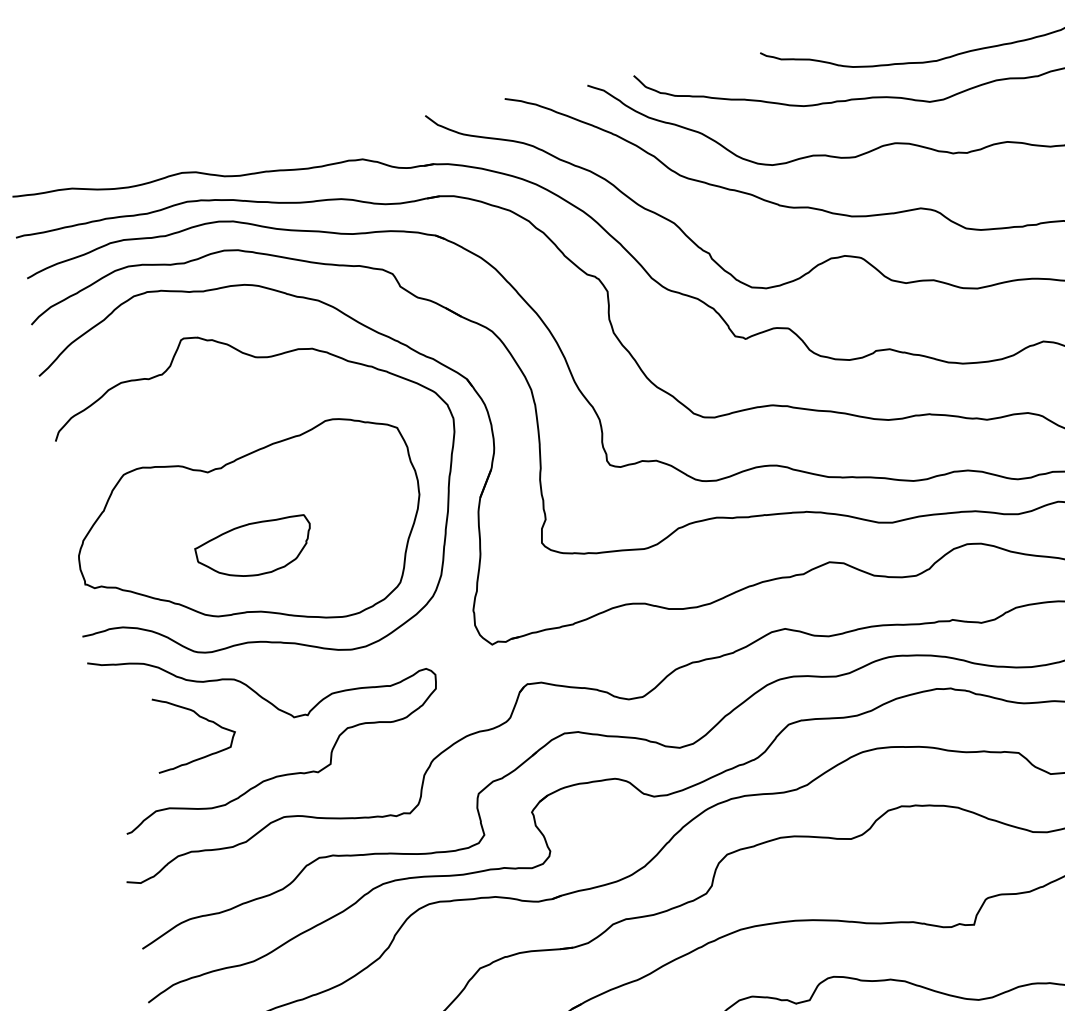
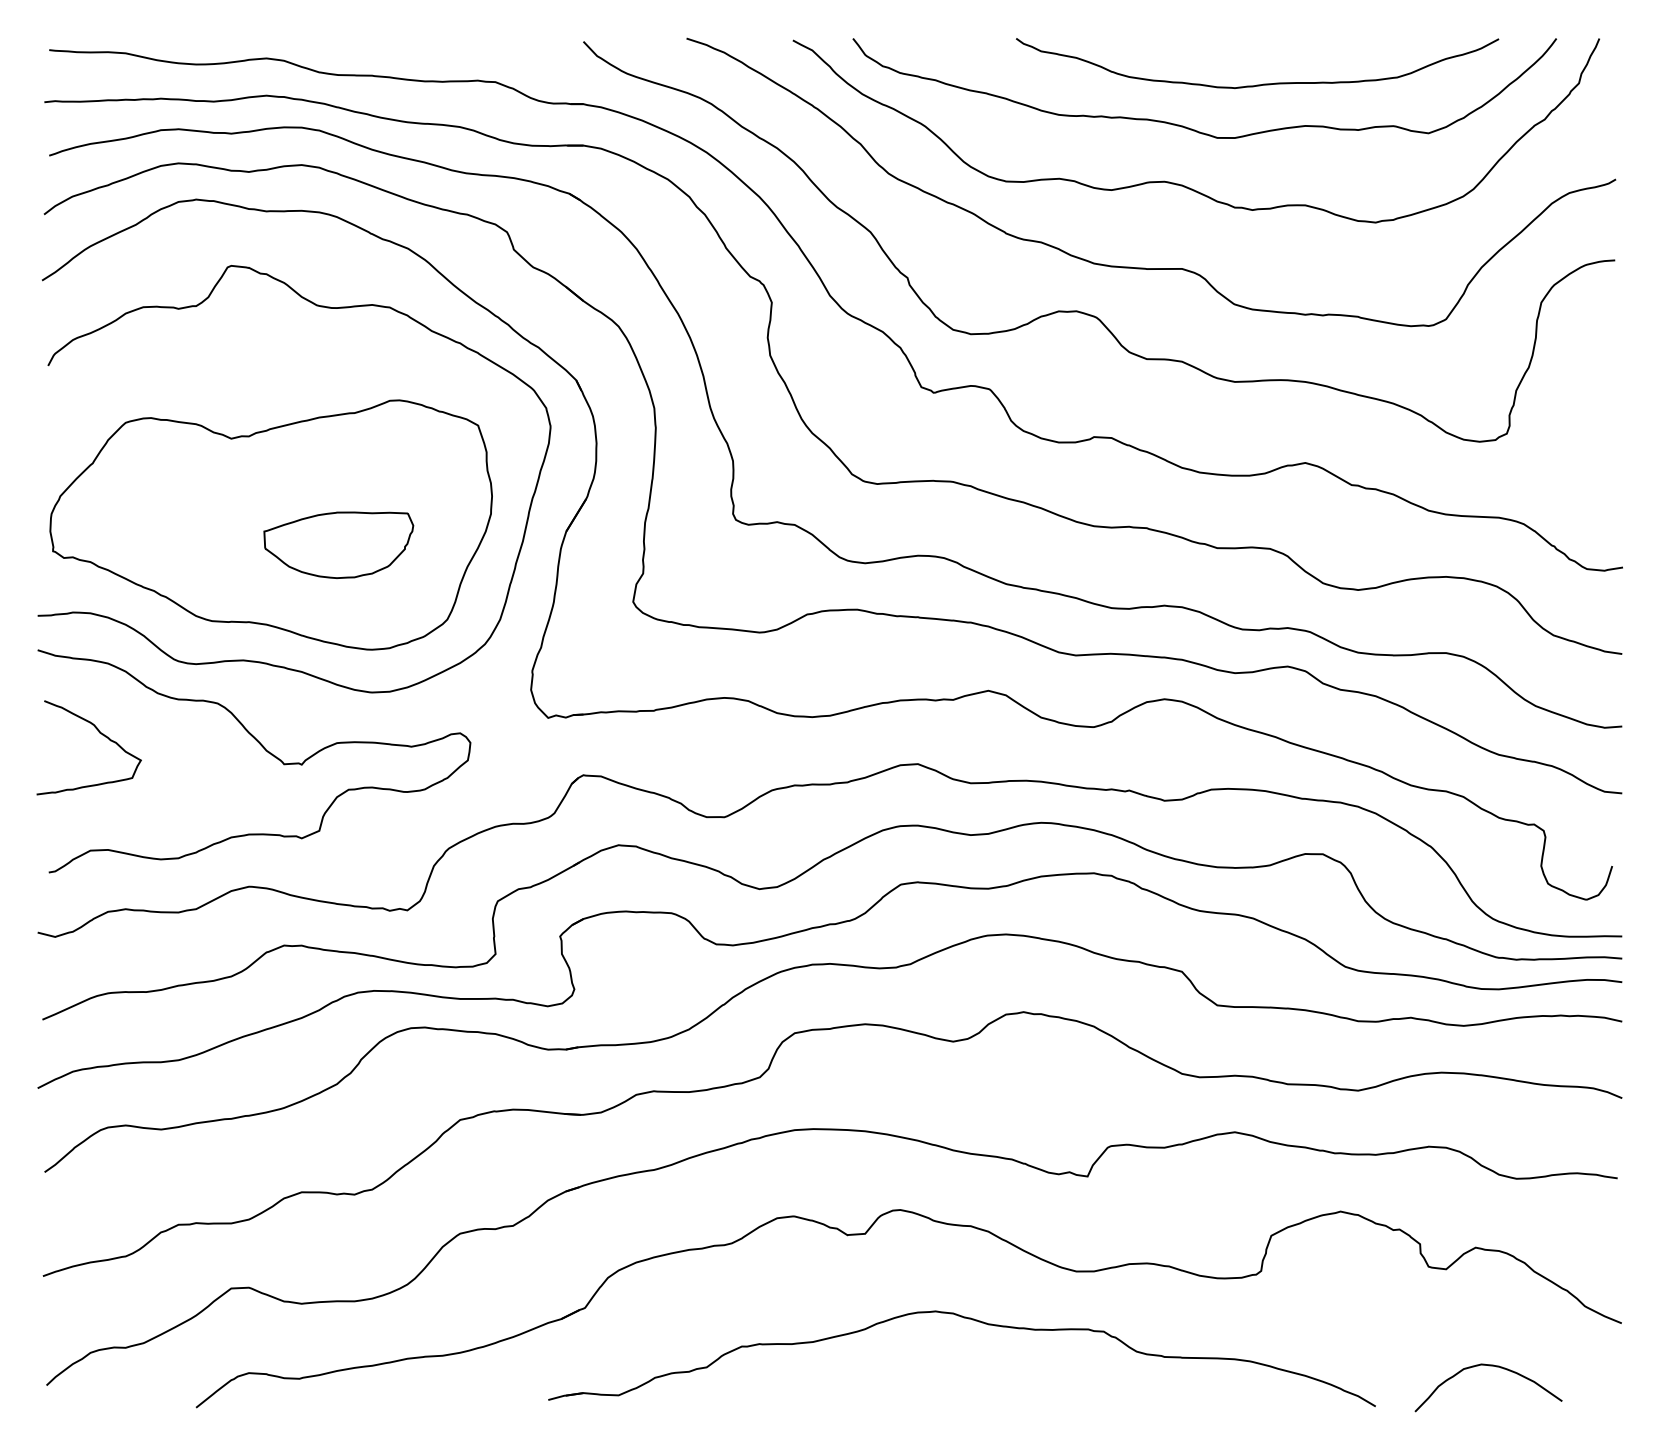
part: (254, 548) -> (338, 544), moved
curve: (199, 717) -> (99, 733), moved

